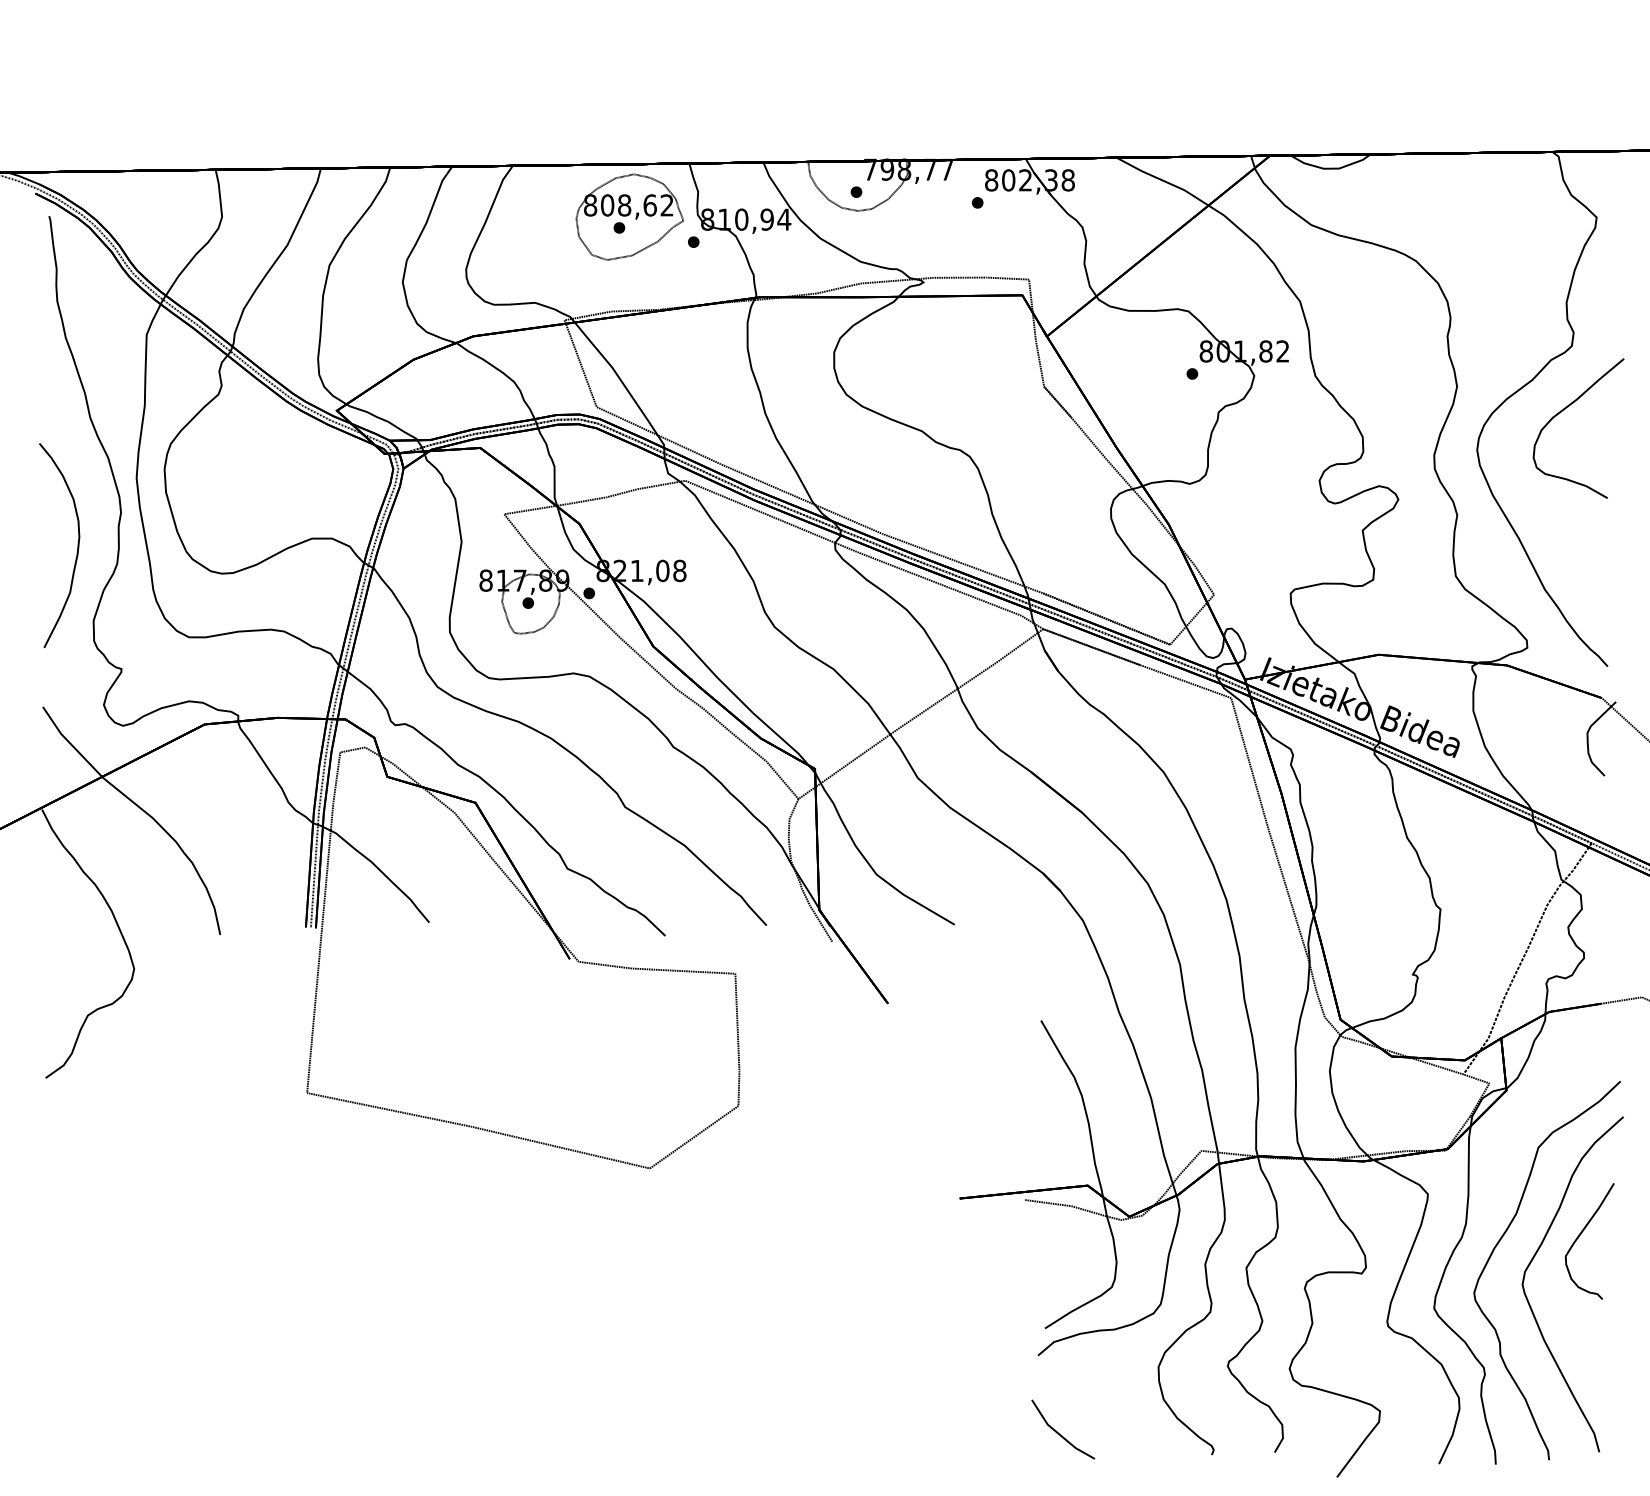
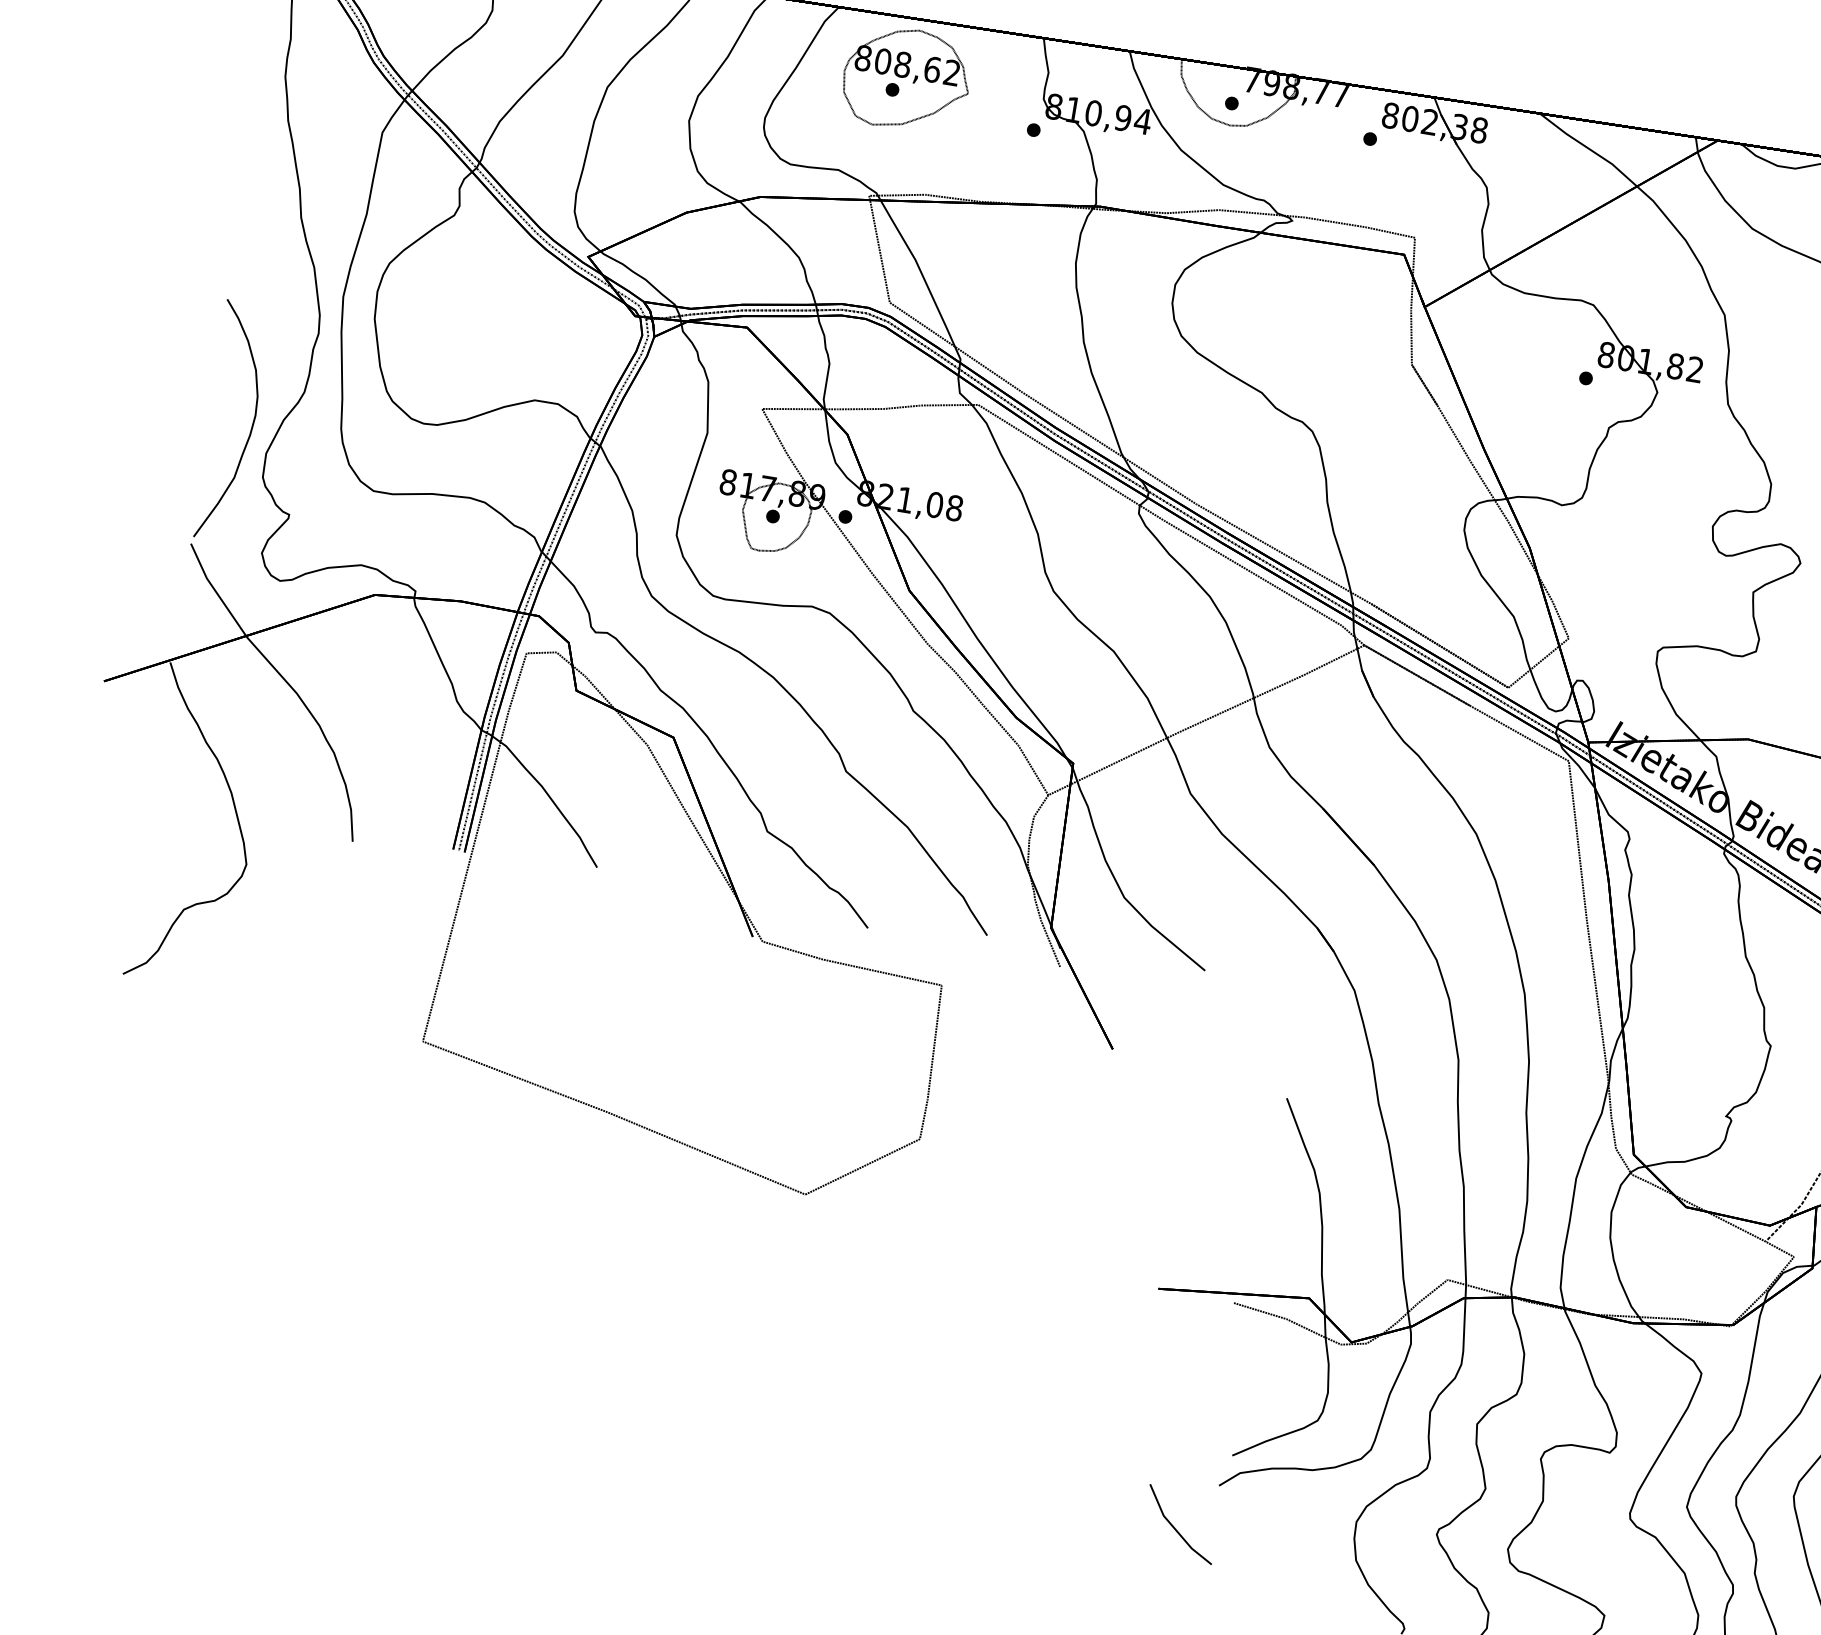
part: (629, 216) -> (906, 78), moved
curve: (77, 545) -> (251, 424), moved
line: (1061, 1434) -> (1177, 1529), moved

